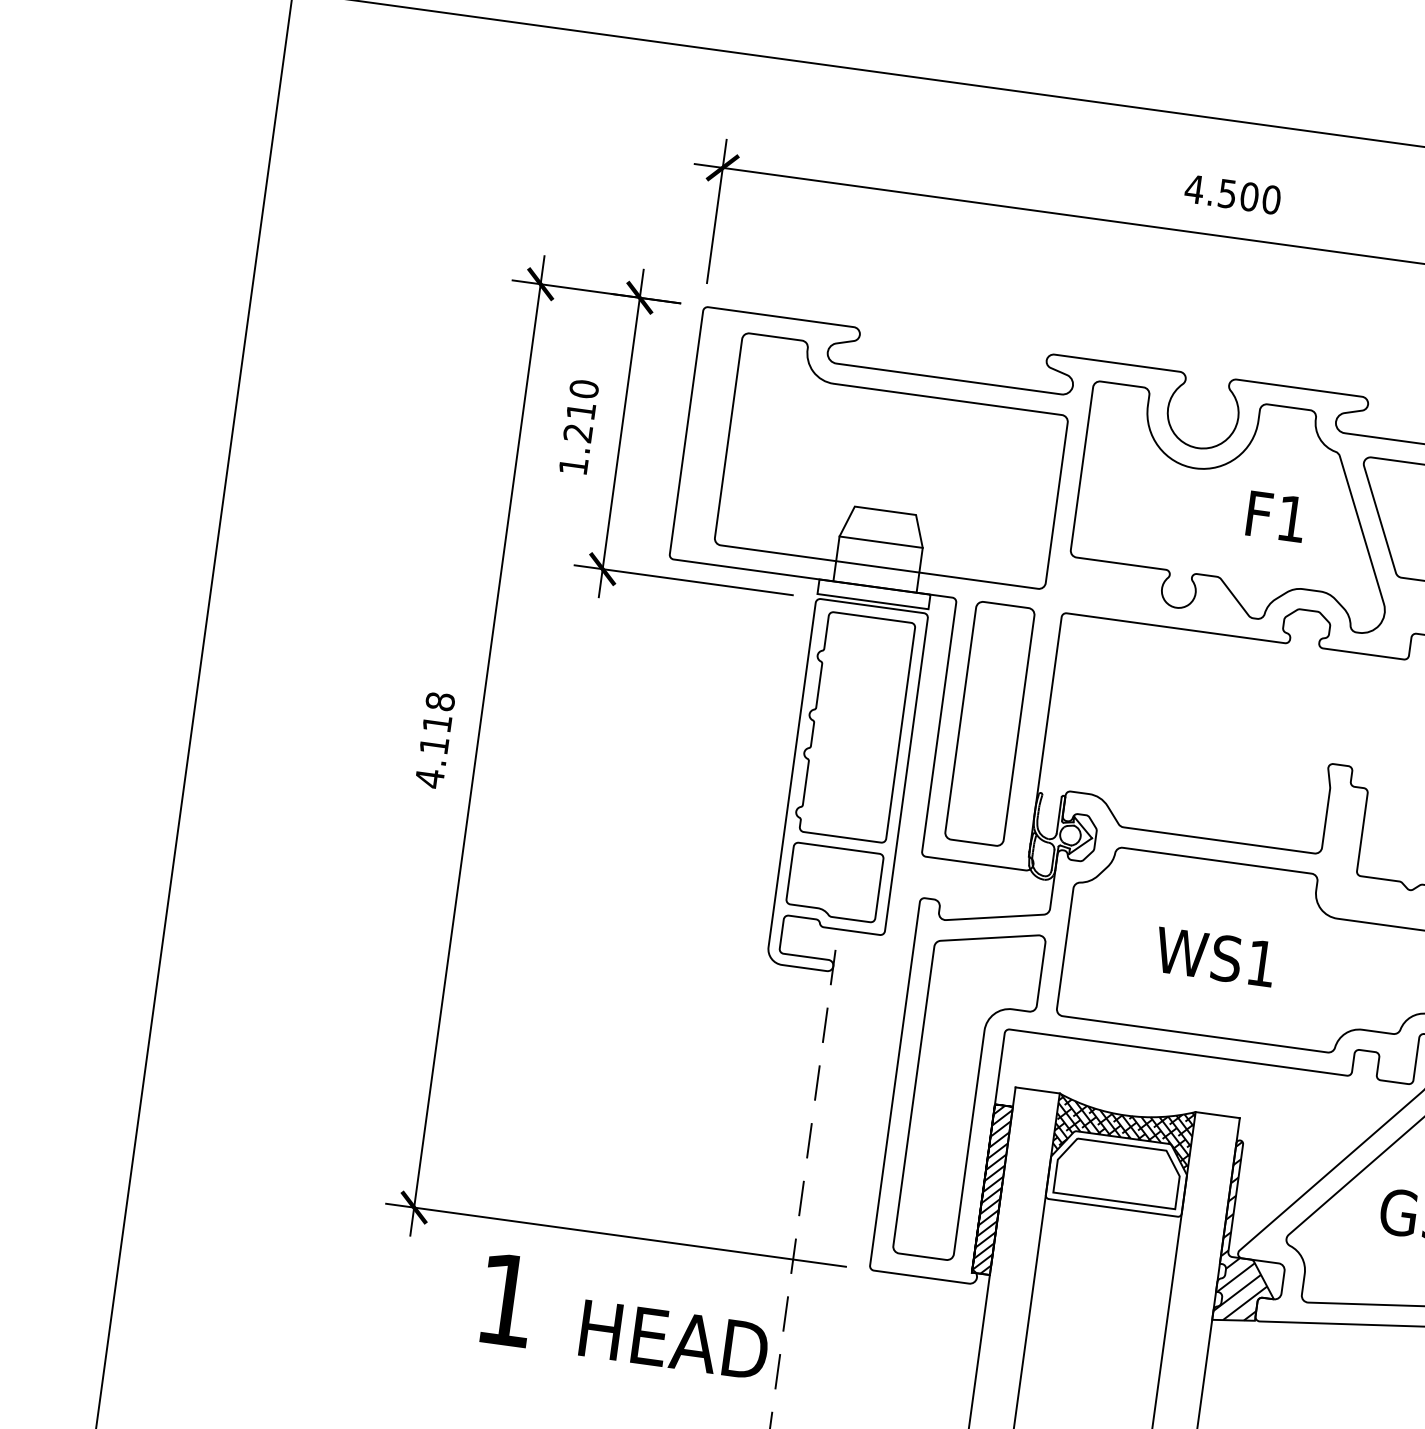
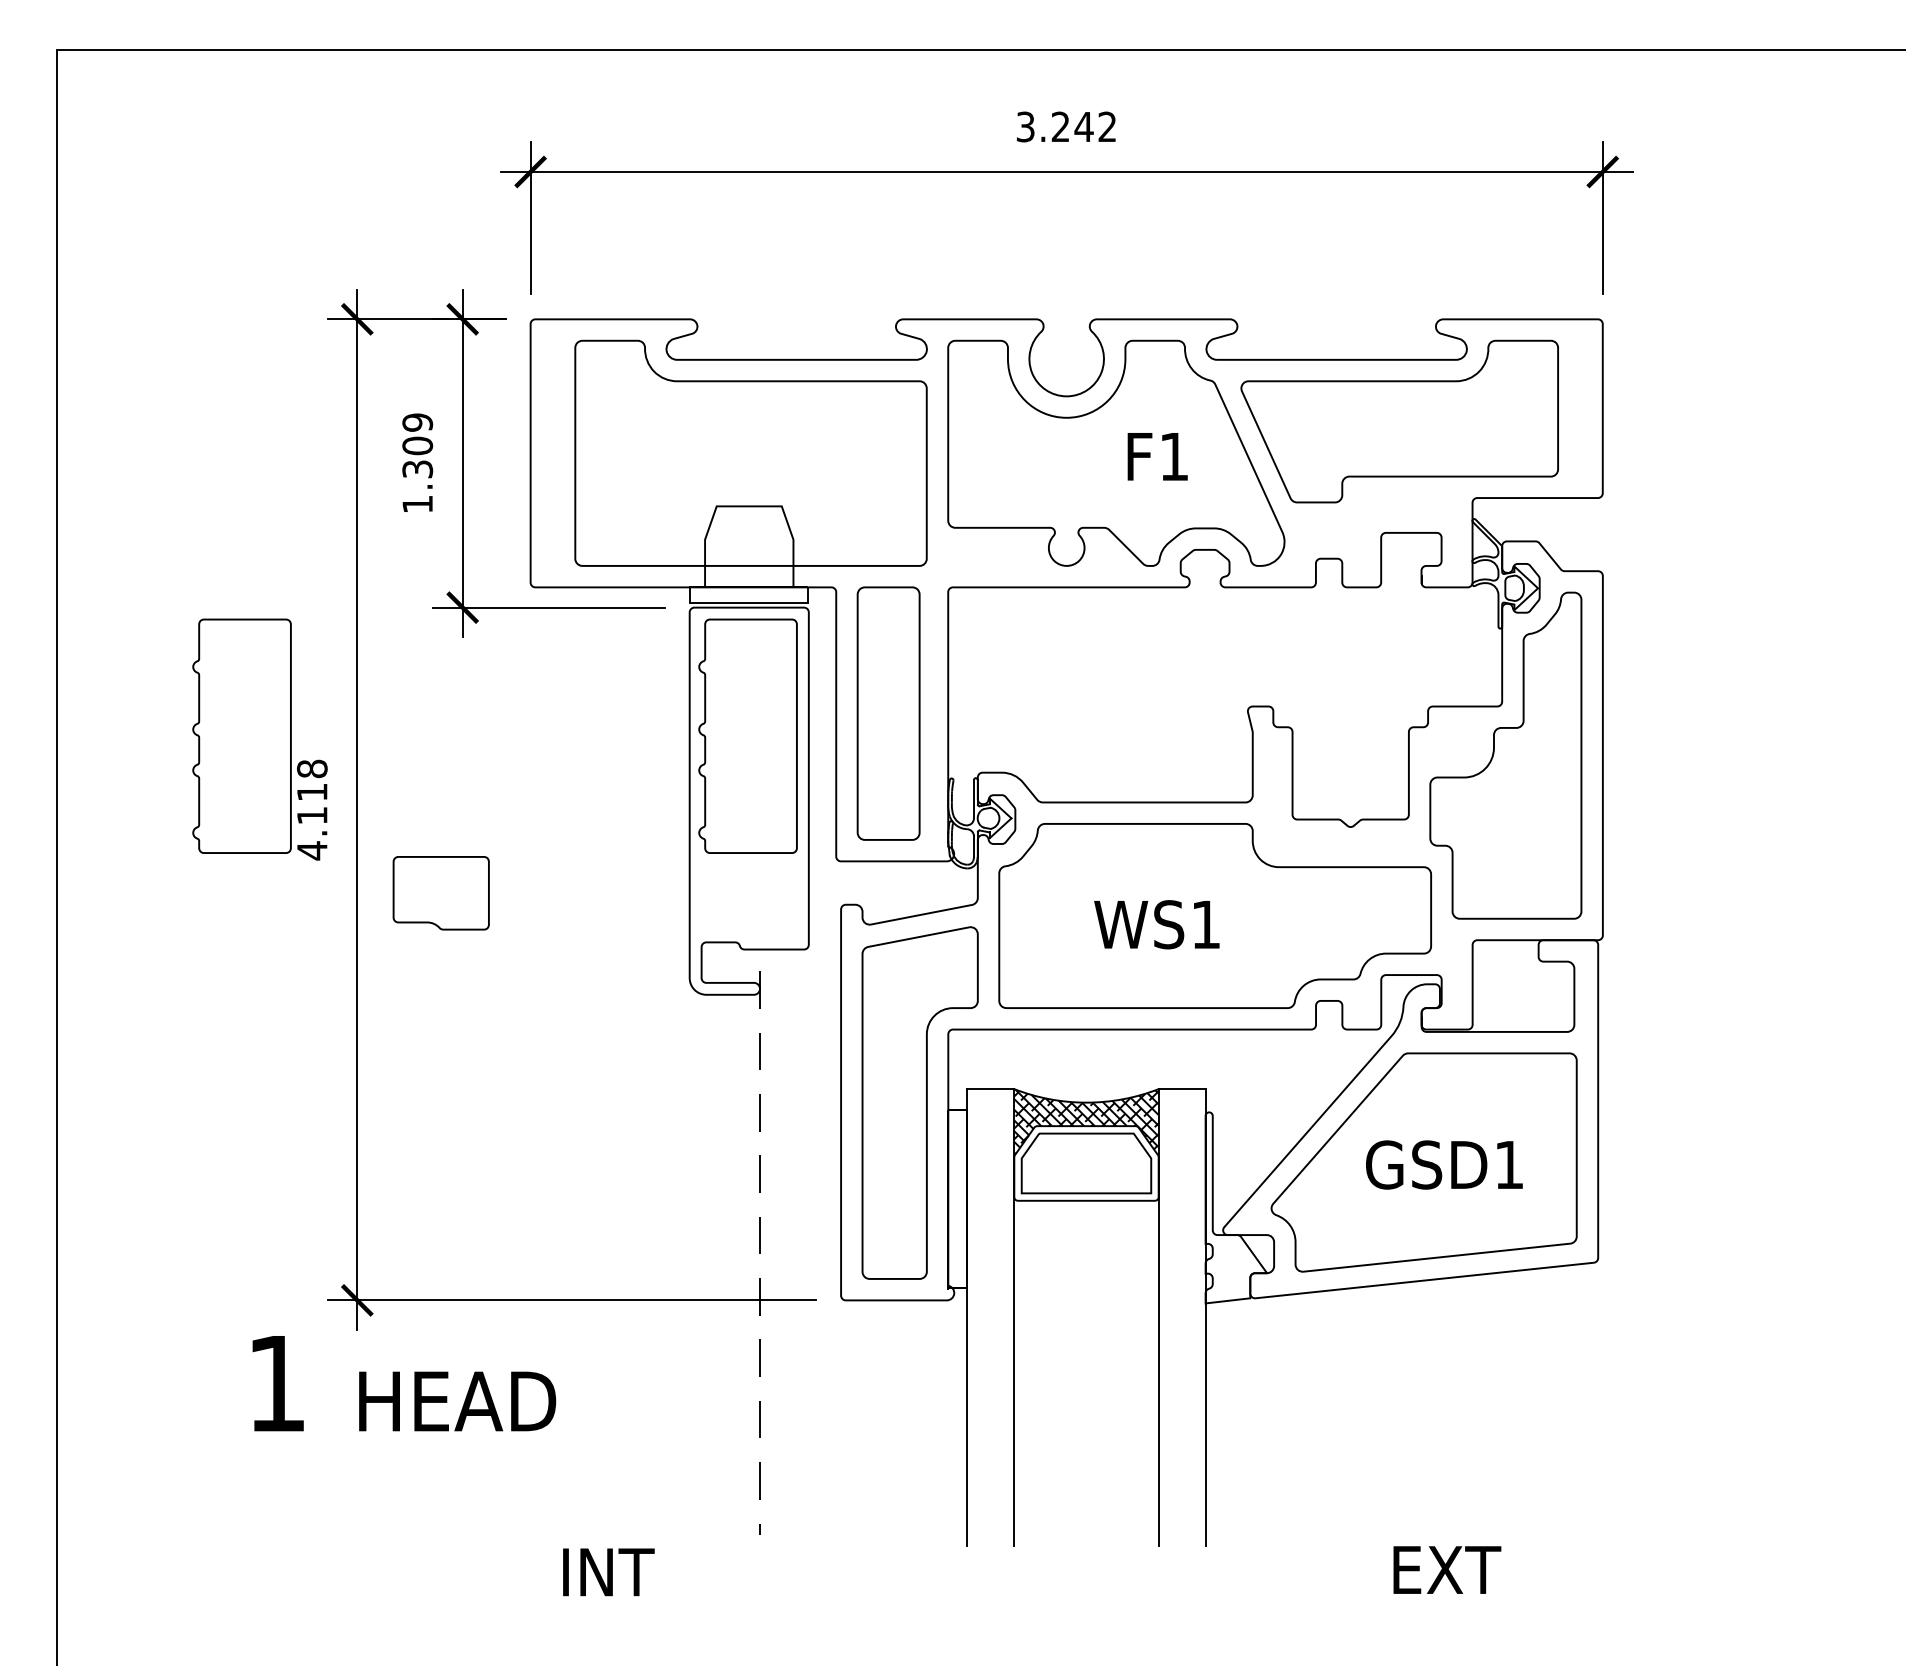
text: (1233, 194) -> (1066, 126), 4.500 -> 3.242
text: (581, 410) -> (417, 445), 1.210 -> 1.309
line: (881, 542) -> (749, 539), removed
part: (378, 660) -> (241, 735), added
part: (833, 882) -> (440, 893), moved
hatch: (992, 1189) -> (957, 1198), removed
hatch: (1252, 1233) -> (1235, 1207), removed
text: (626, 1316) -> (404, 1383), moved

